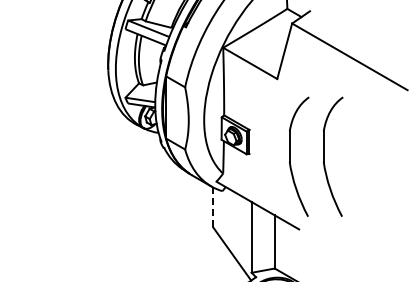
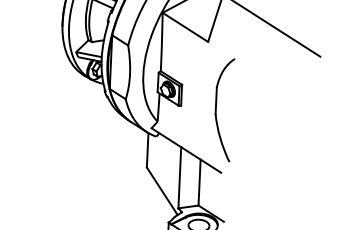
part: (324, 156) -> (245, 110), removed
line: (213, 207) -> (147, 150), dashed -> solid

